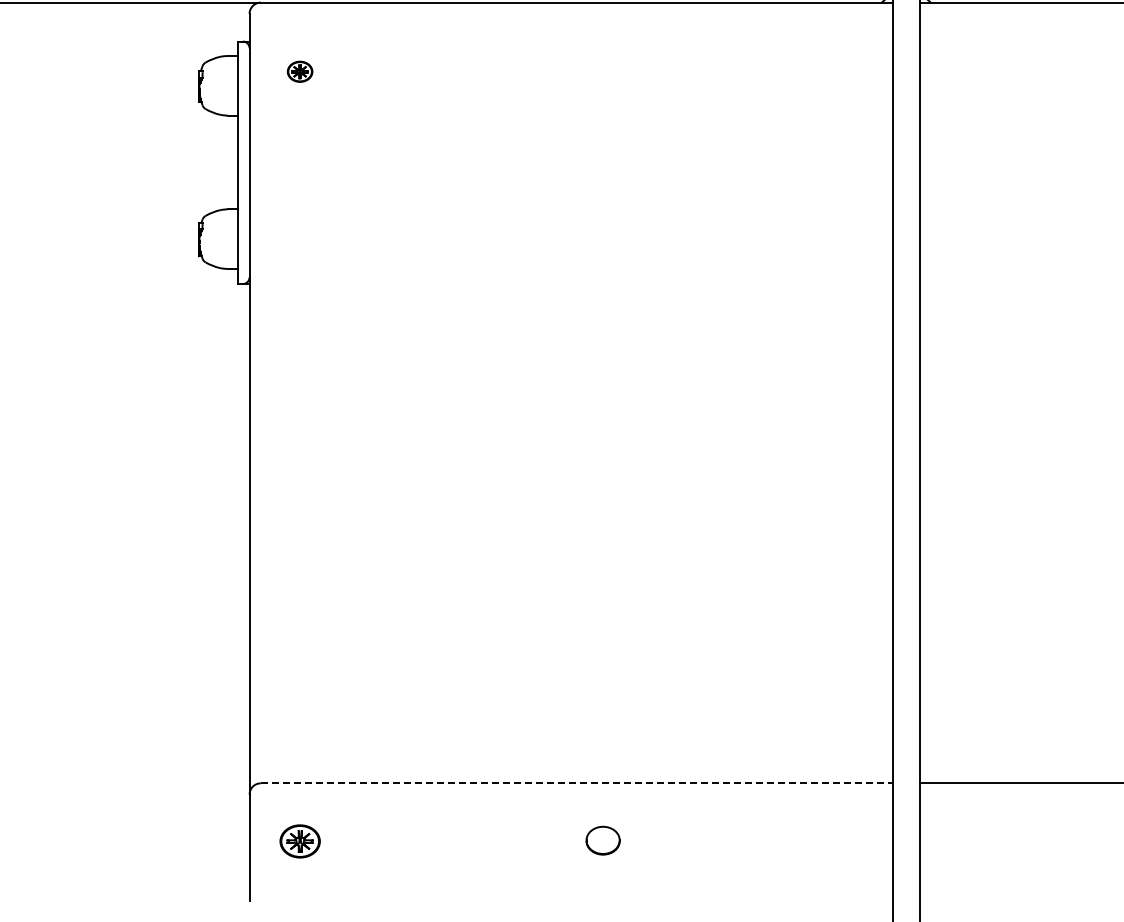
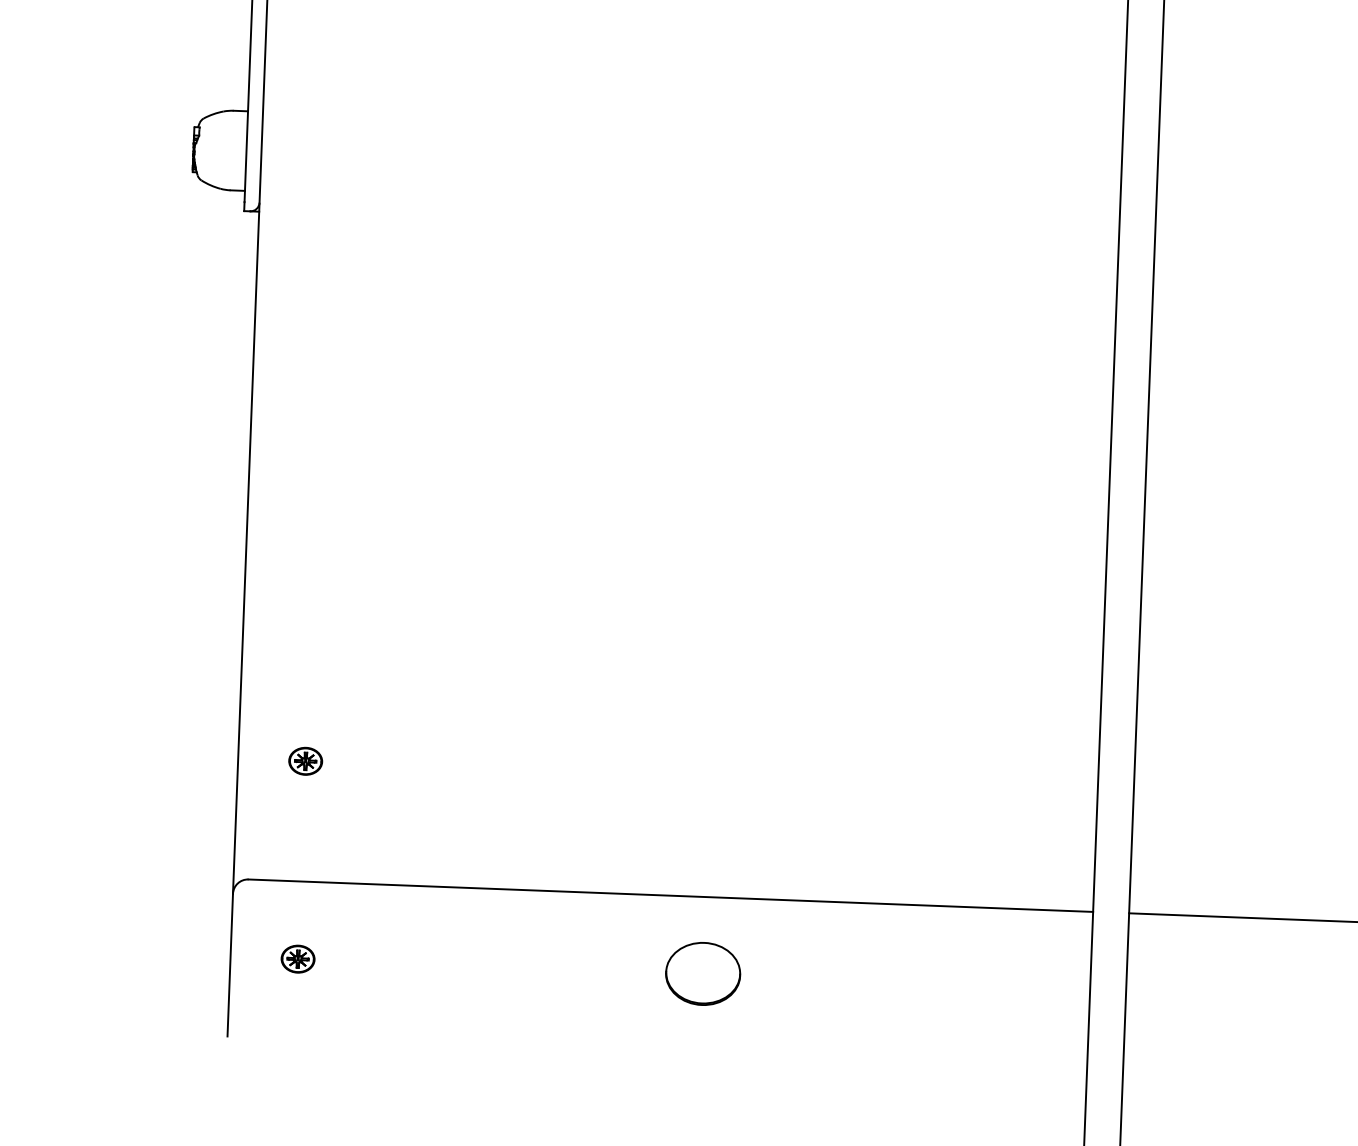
part: (299, 693) -> (304, 761), added
line: (577, 783) -> (671, 895), dashed -> solid
part: (602, 840) -> (702, 973), size x1.67
part: (299, 841) -> (297, 959), size x0.62

